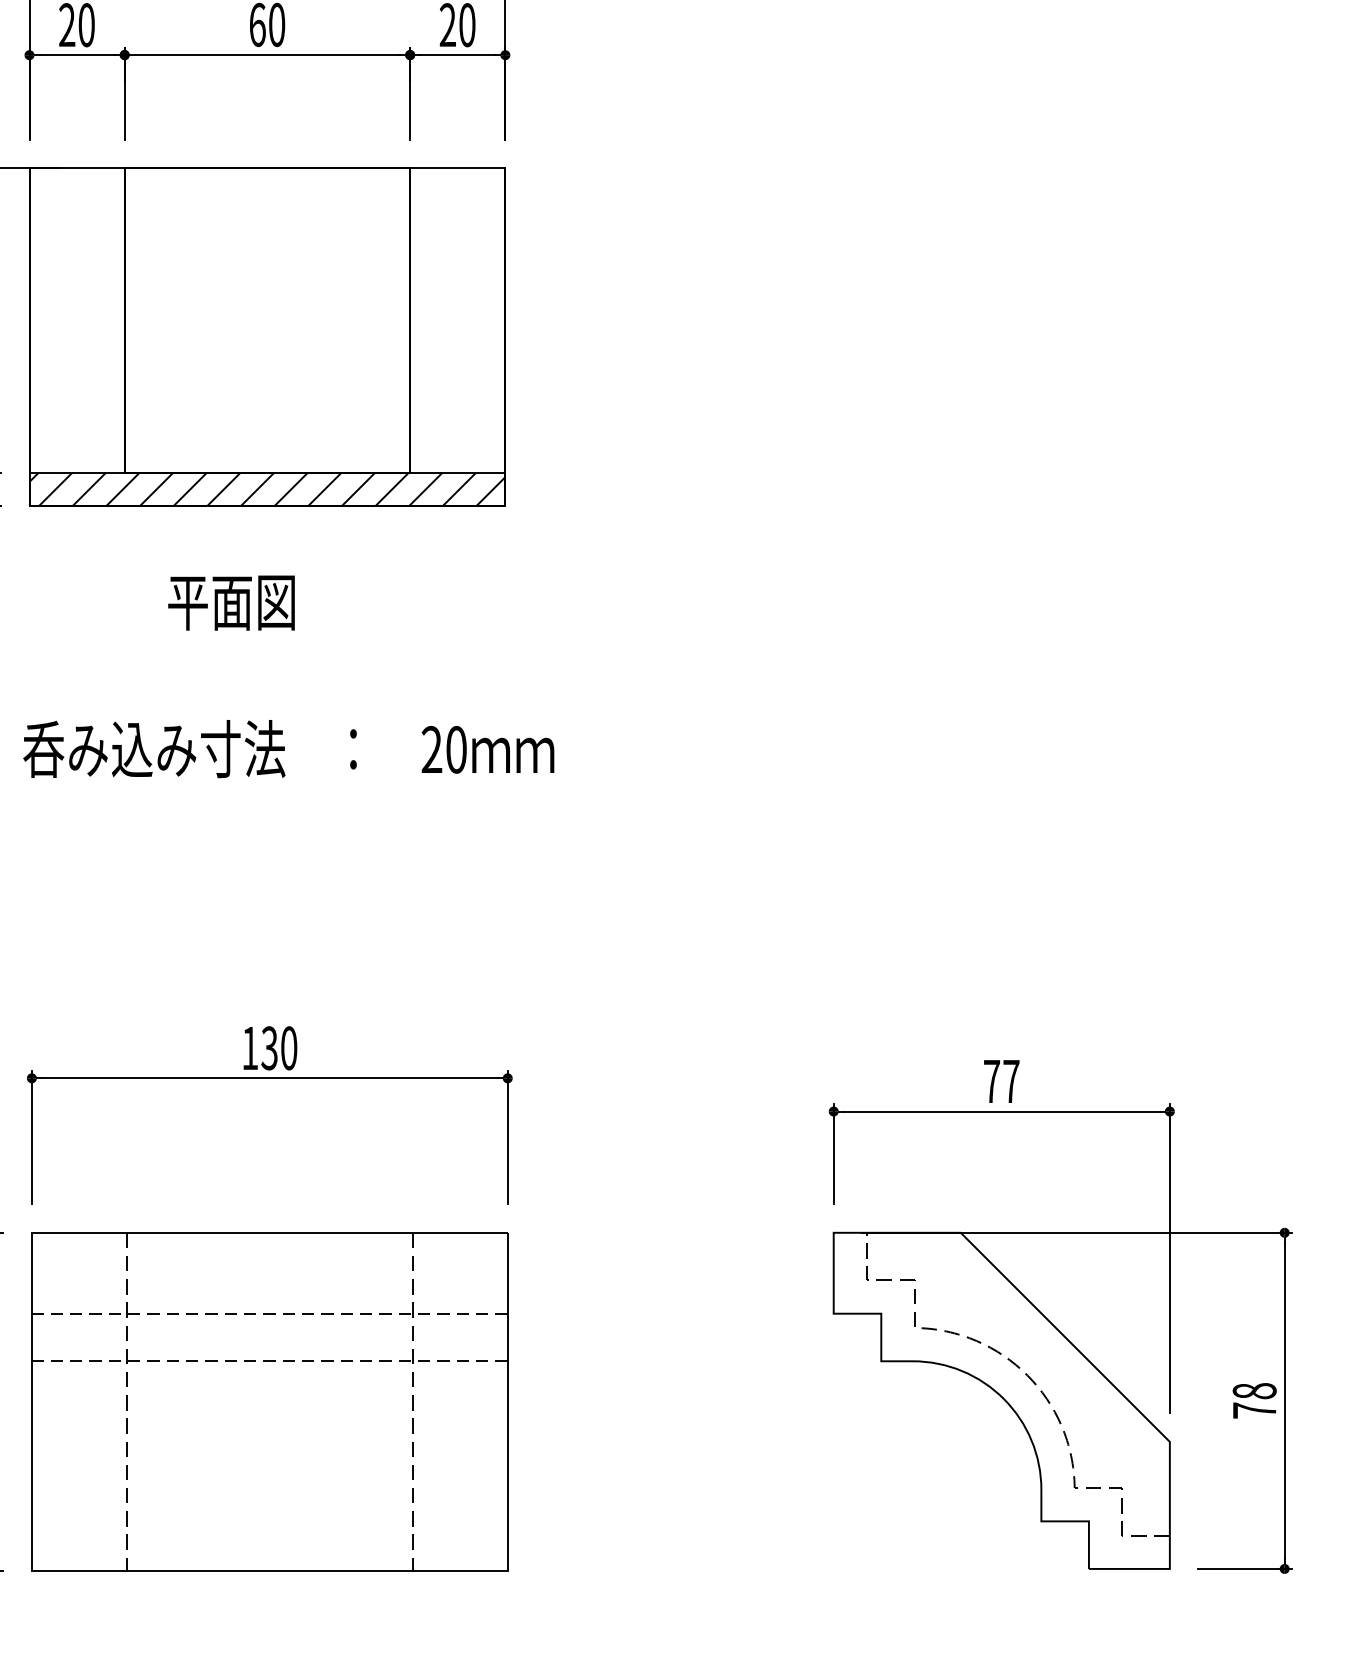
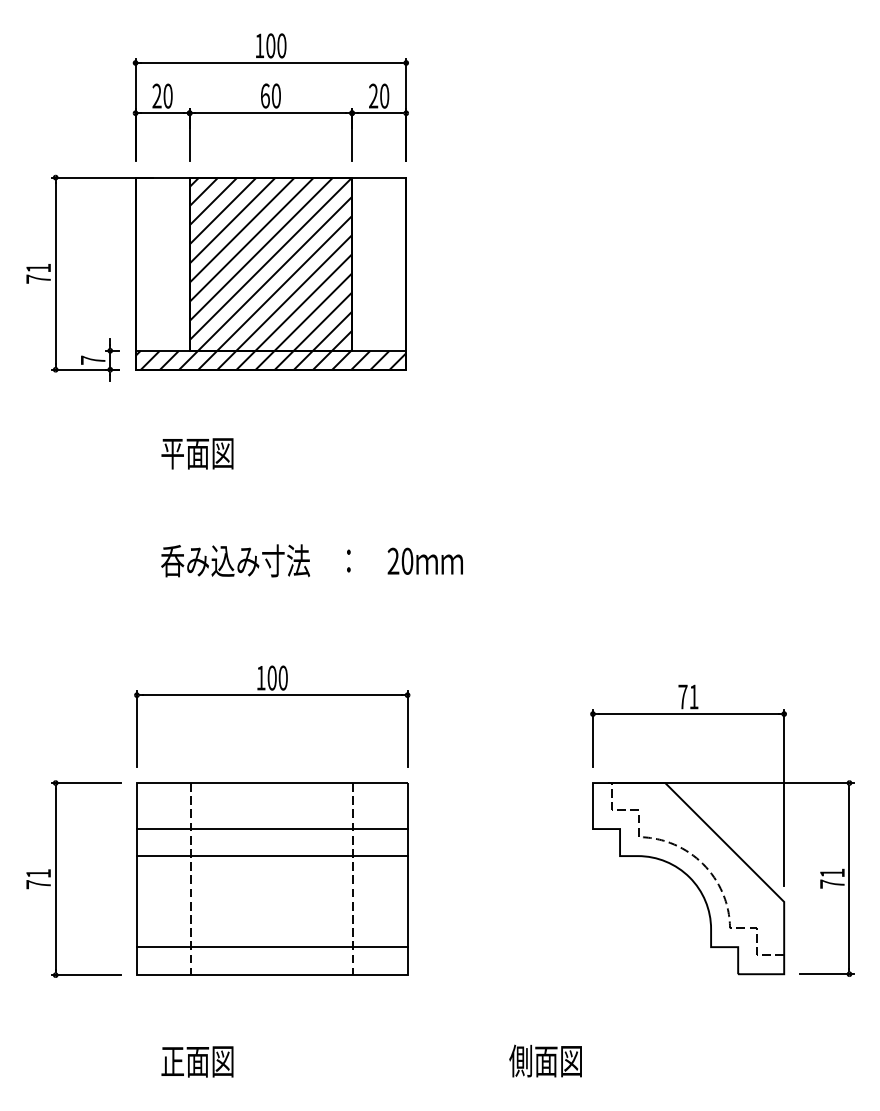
hatch: (266, 319) -> (270, 263), added
text: (231, 602) -> (197, 453), moved
text: (287, 748) -> (311, 560), moved
text: (268, 1047) -> (271, 677), 130 -> 100
text: (1010, 1080) -> (693, 696), 77 -> 71
line: (268, 1314) -> (271, 829), dashed -> solid
line: (268, 1361) -> (271, 856), dashed -> solid
text: (1254, 1390) -> (832, 872), 78 -> 71
line: (268, 1521) -> (271, 947), added

